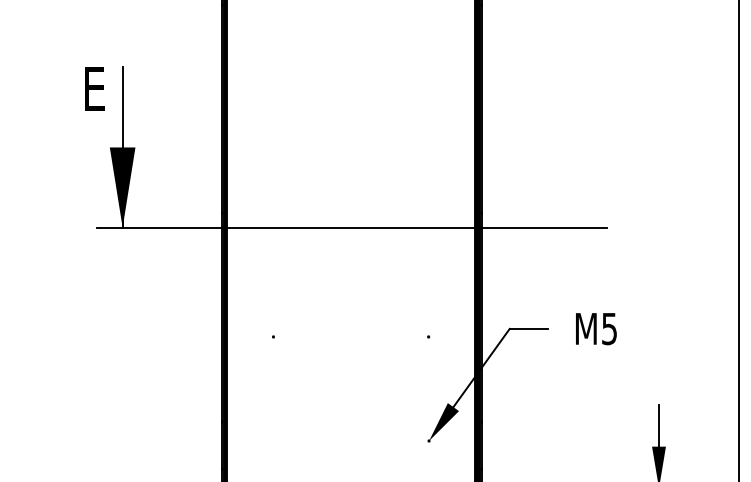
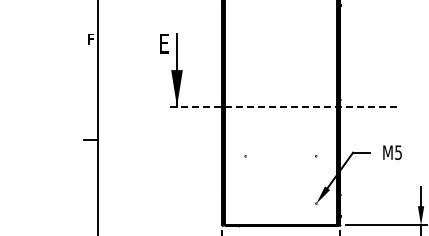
line: (352, 227) -> (281, 106), solid -> dashed

